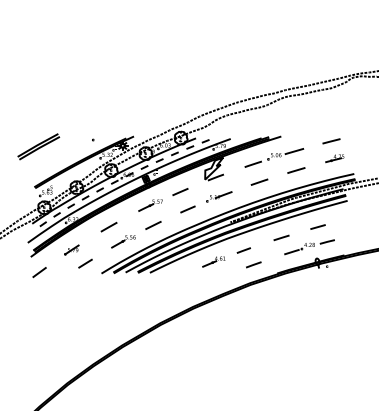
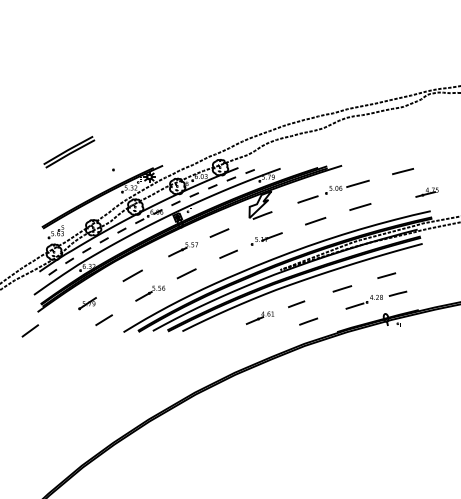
part: (38, 147) -> (69, 152), moved
part: (334, 158) -> (426, 192), moved
line: (39, 272) -> (30, 330), moved

